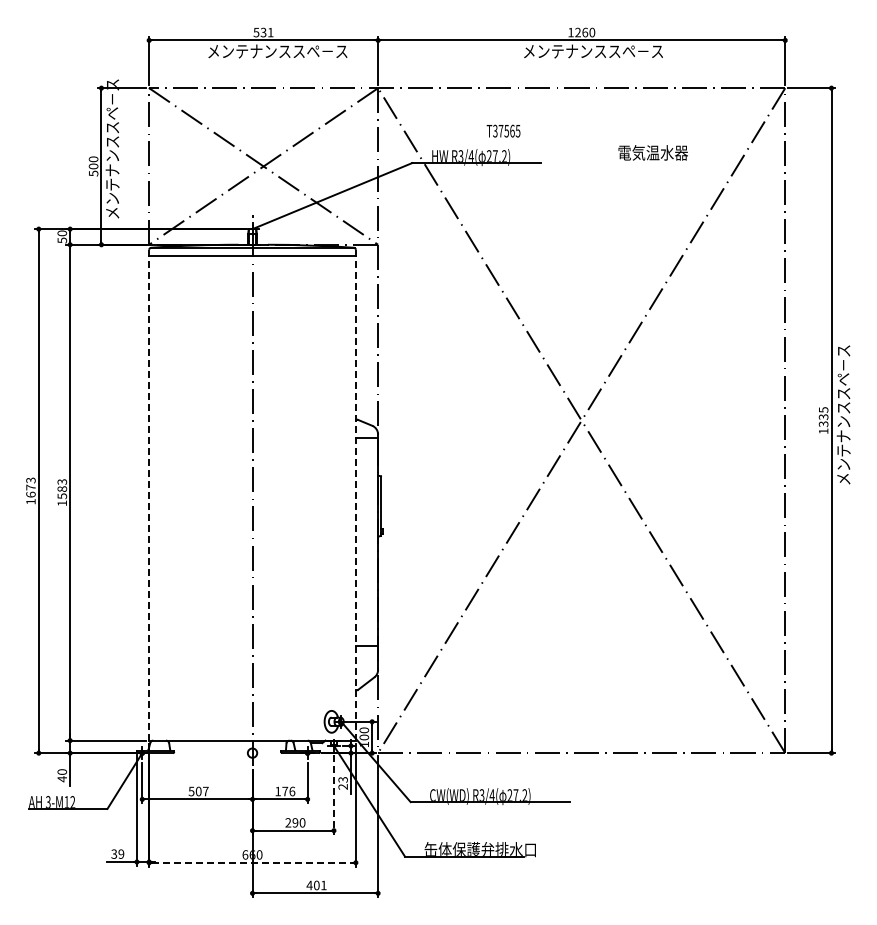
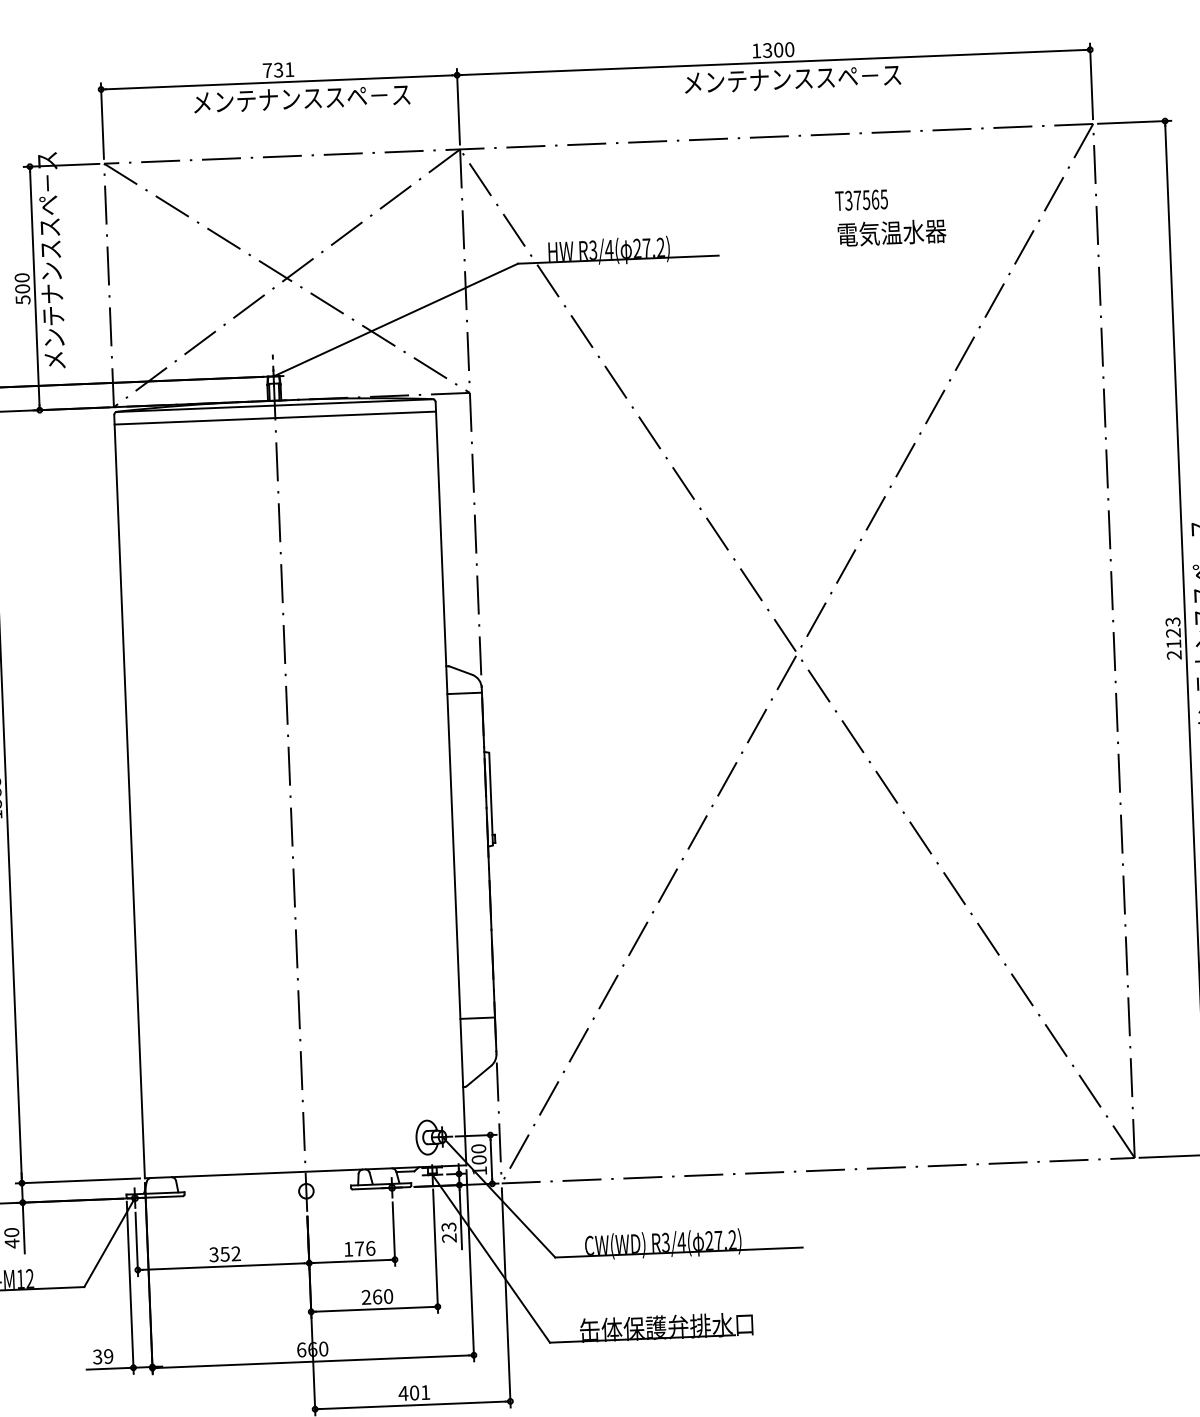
text: (256, 32) -> (267, 70), 531 -> 731
text: (581, 32) -> (772, 50), 1260 -> 1300
text: (503, 130) -> (861, 199), moved
text: (823, 420) -> (1173, 638), 1335 -> 2123
line: (149, 494) -> (130, 795), dashed -> solid
line: (355, 494) -> (450, 782), dashed -> solid
text: (198, 791) -> (224, 1254), 507 -> 352
line: (333, 794) -> (434, 1250), dashed -> solid
text: (295, 822) -> (377, 1296), 290 -> 260
line: (253, 862) -> (314, 1361), dashed -> solid

